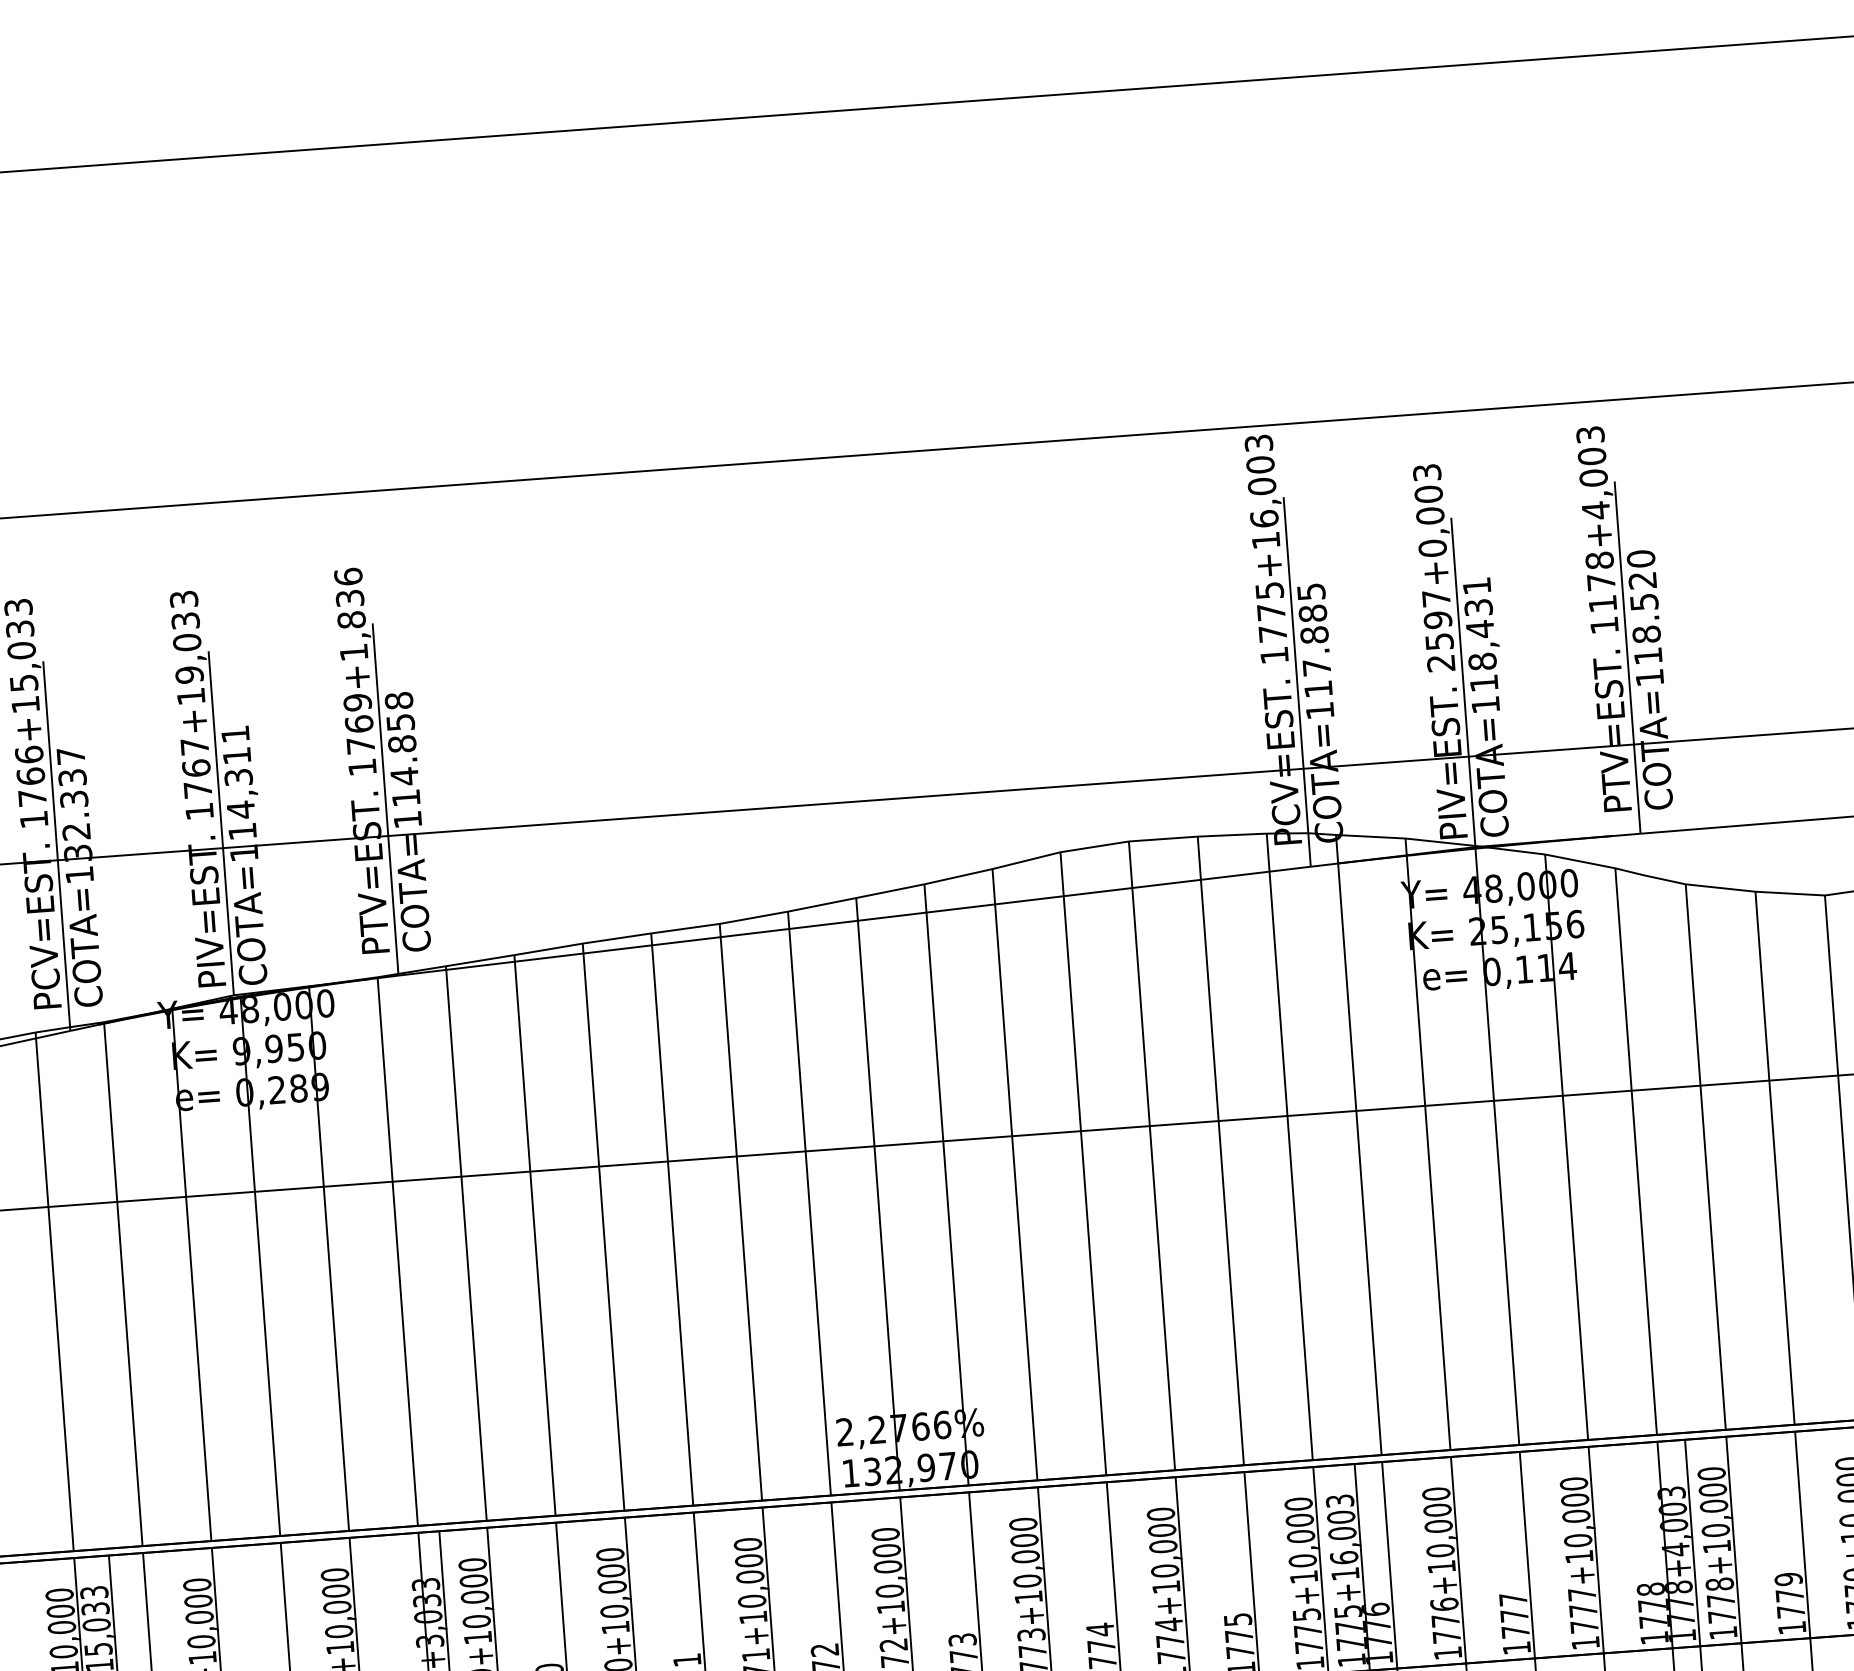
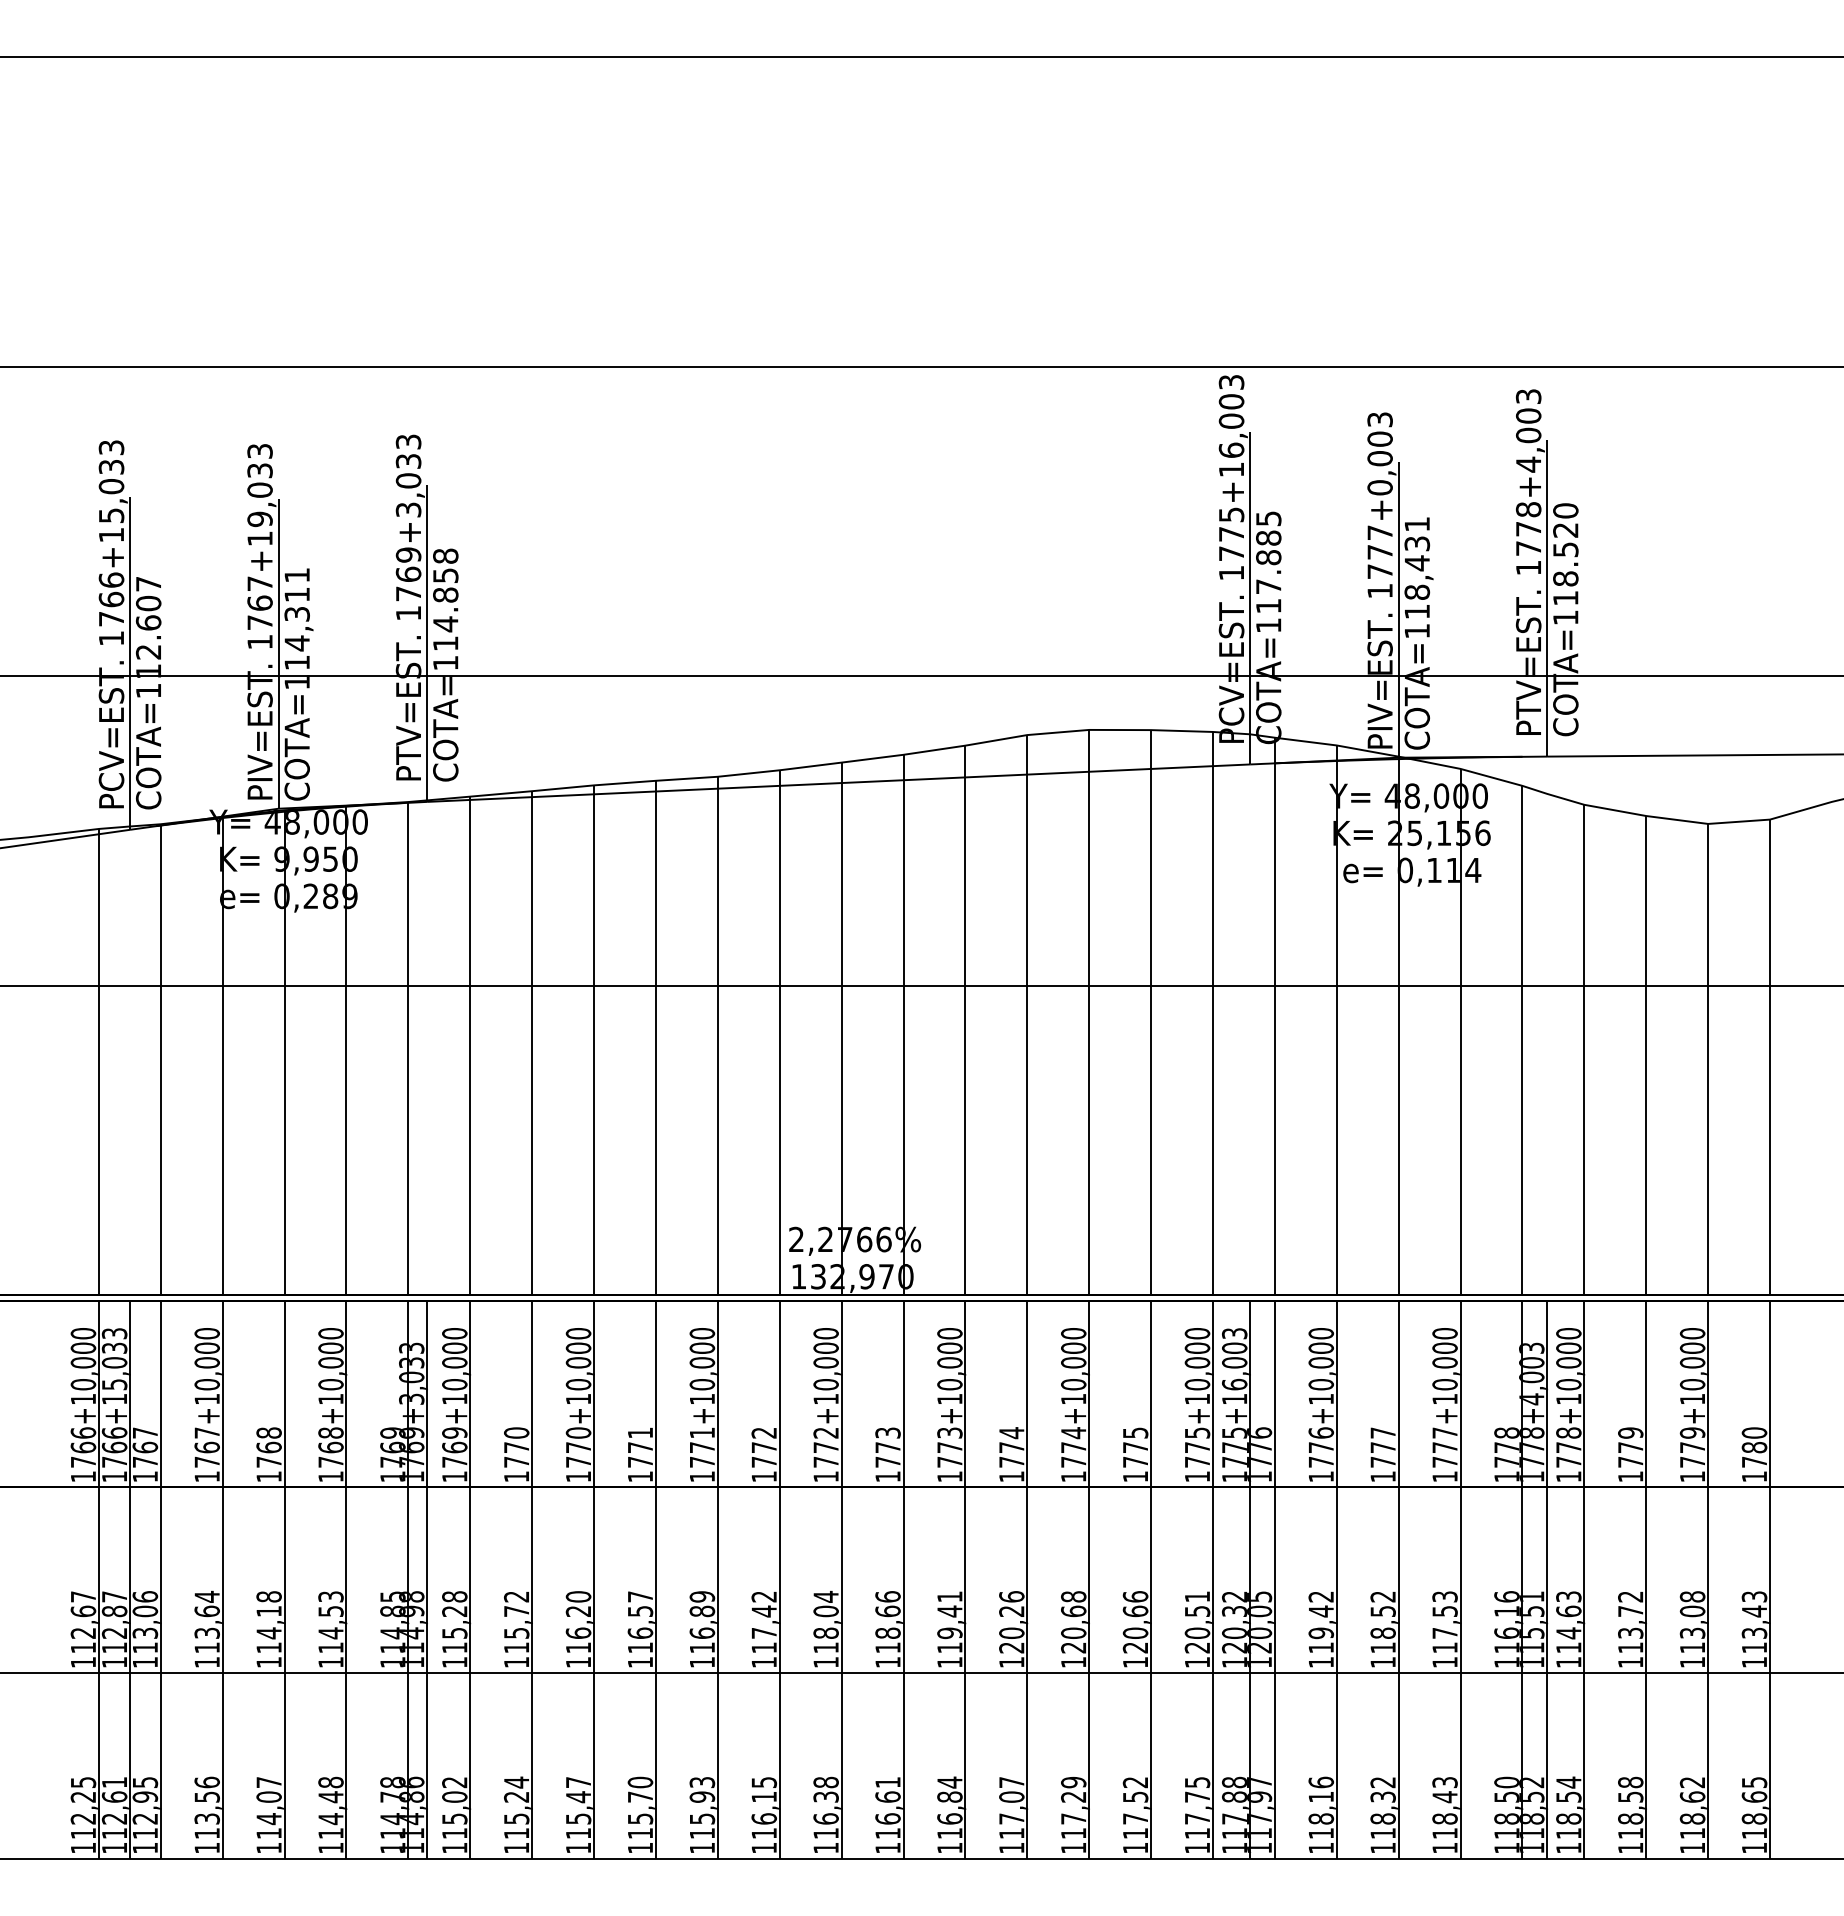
text: (1602, 603) -> (1528, 548), 1178+4,003 -> 1778+4,003
text: (351, 614) -> (408, 475), 1769+1,836 -> 1769+3,033
text: (1438, 641) -> (1379, 571), 2597+0,003 -> 1777+0,003
text: (75, 814) -> (148, 636), COTA=132.337 -> COTA=112.607

